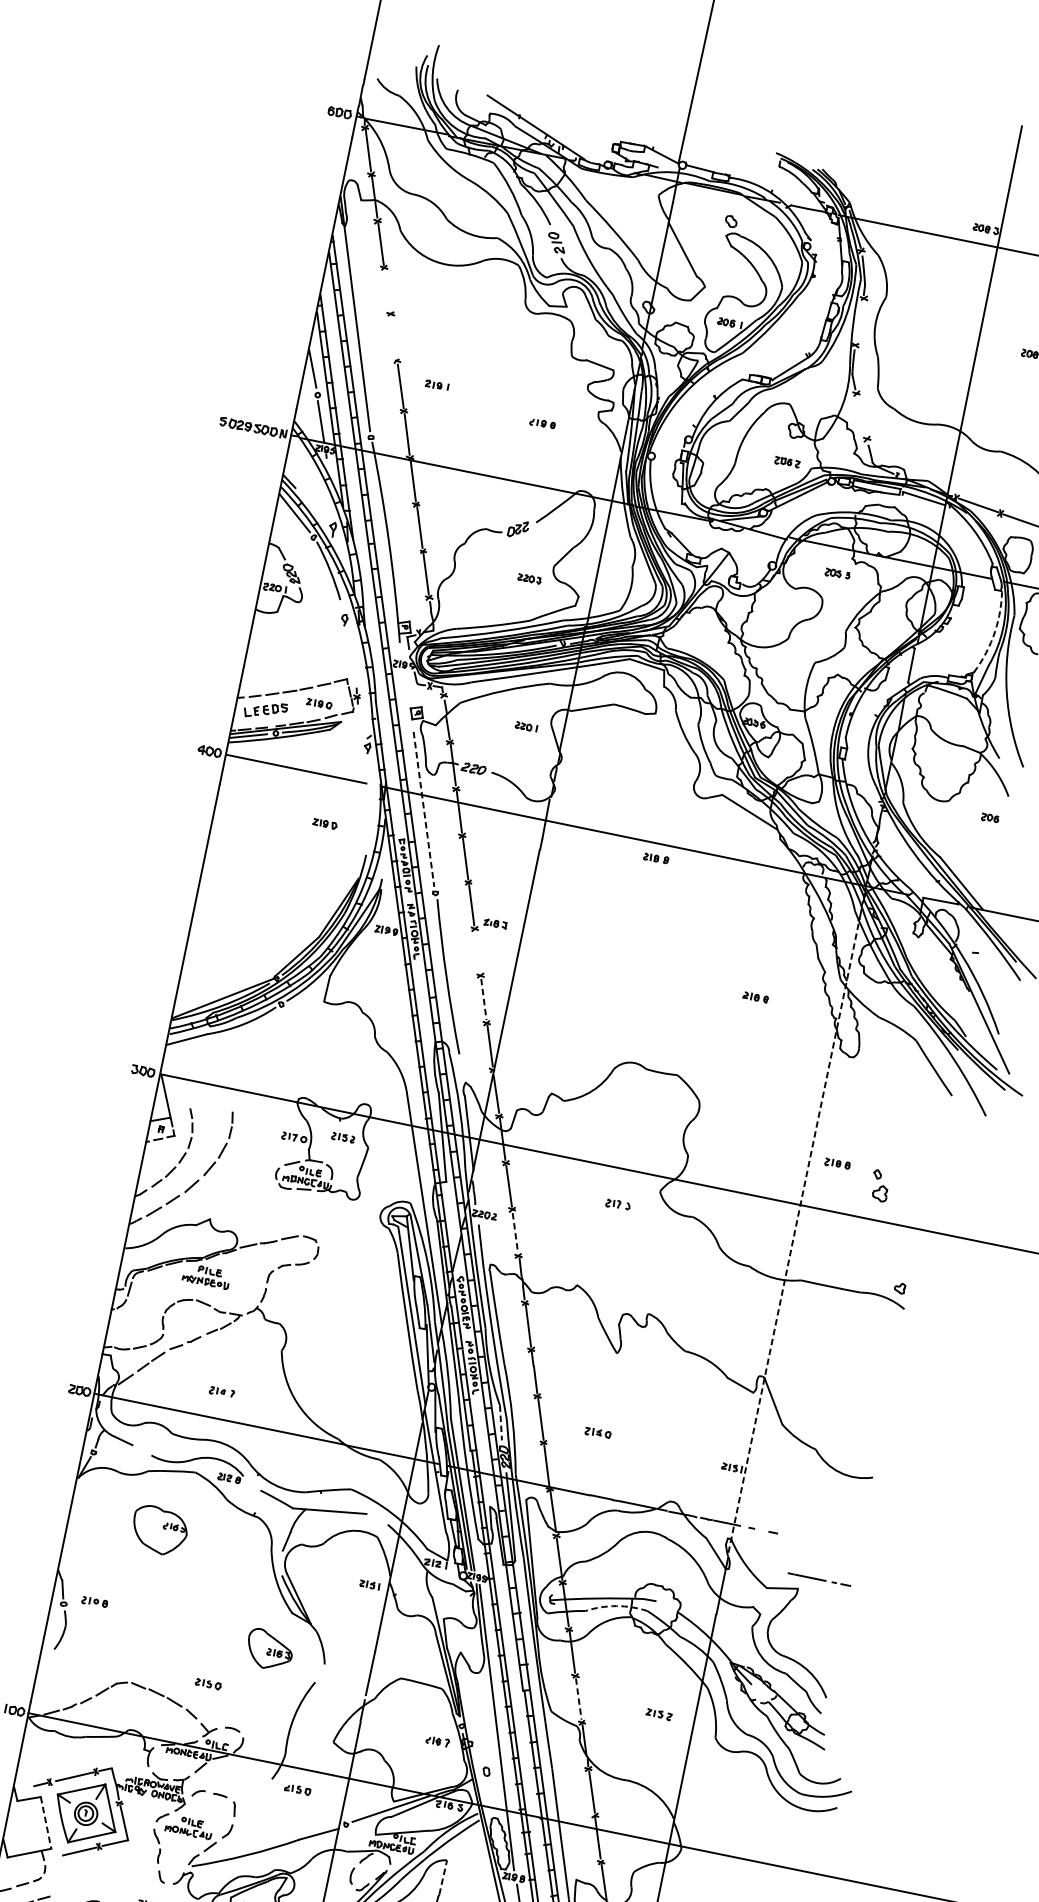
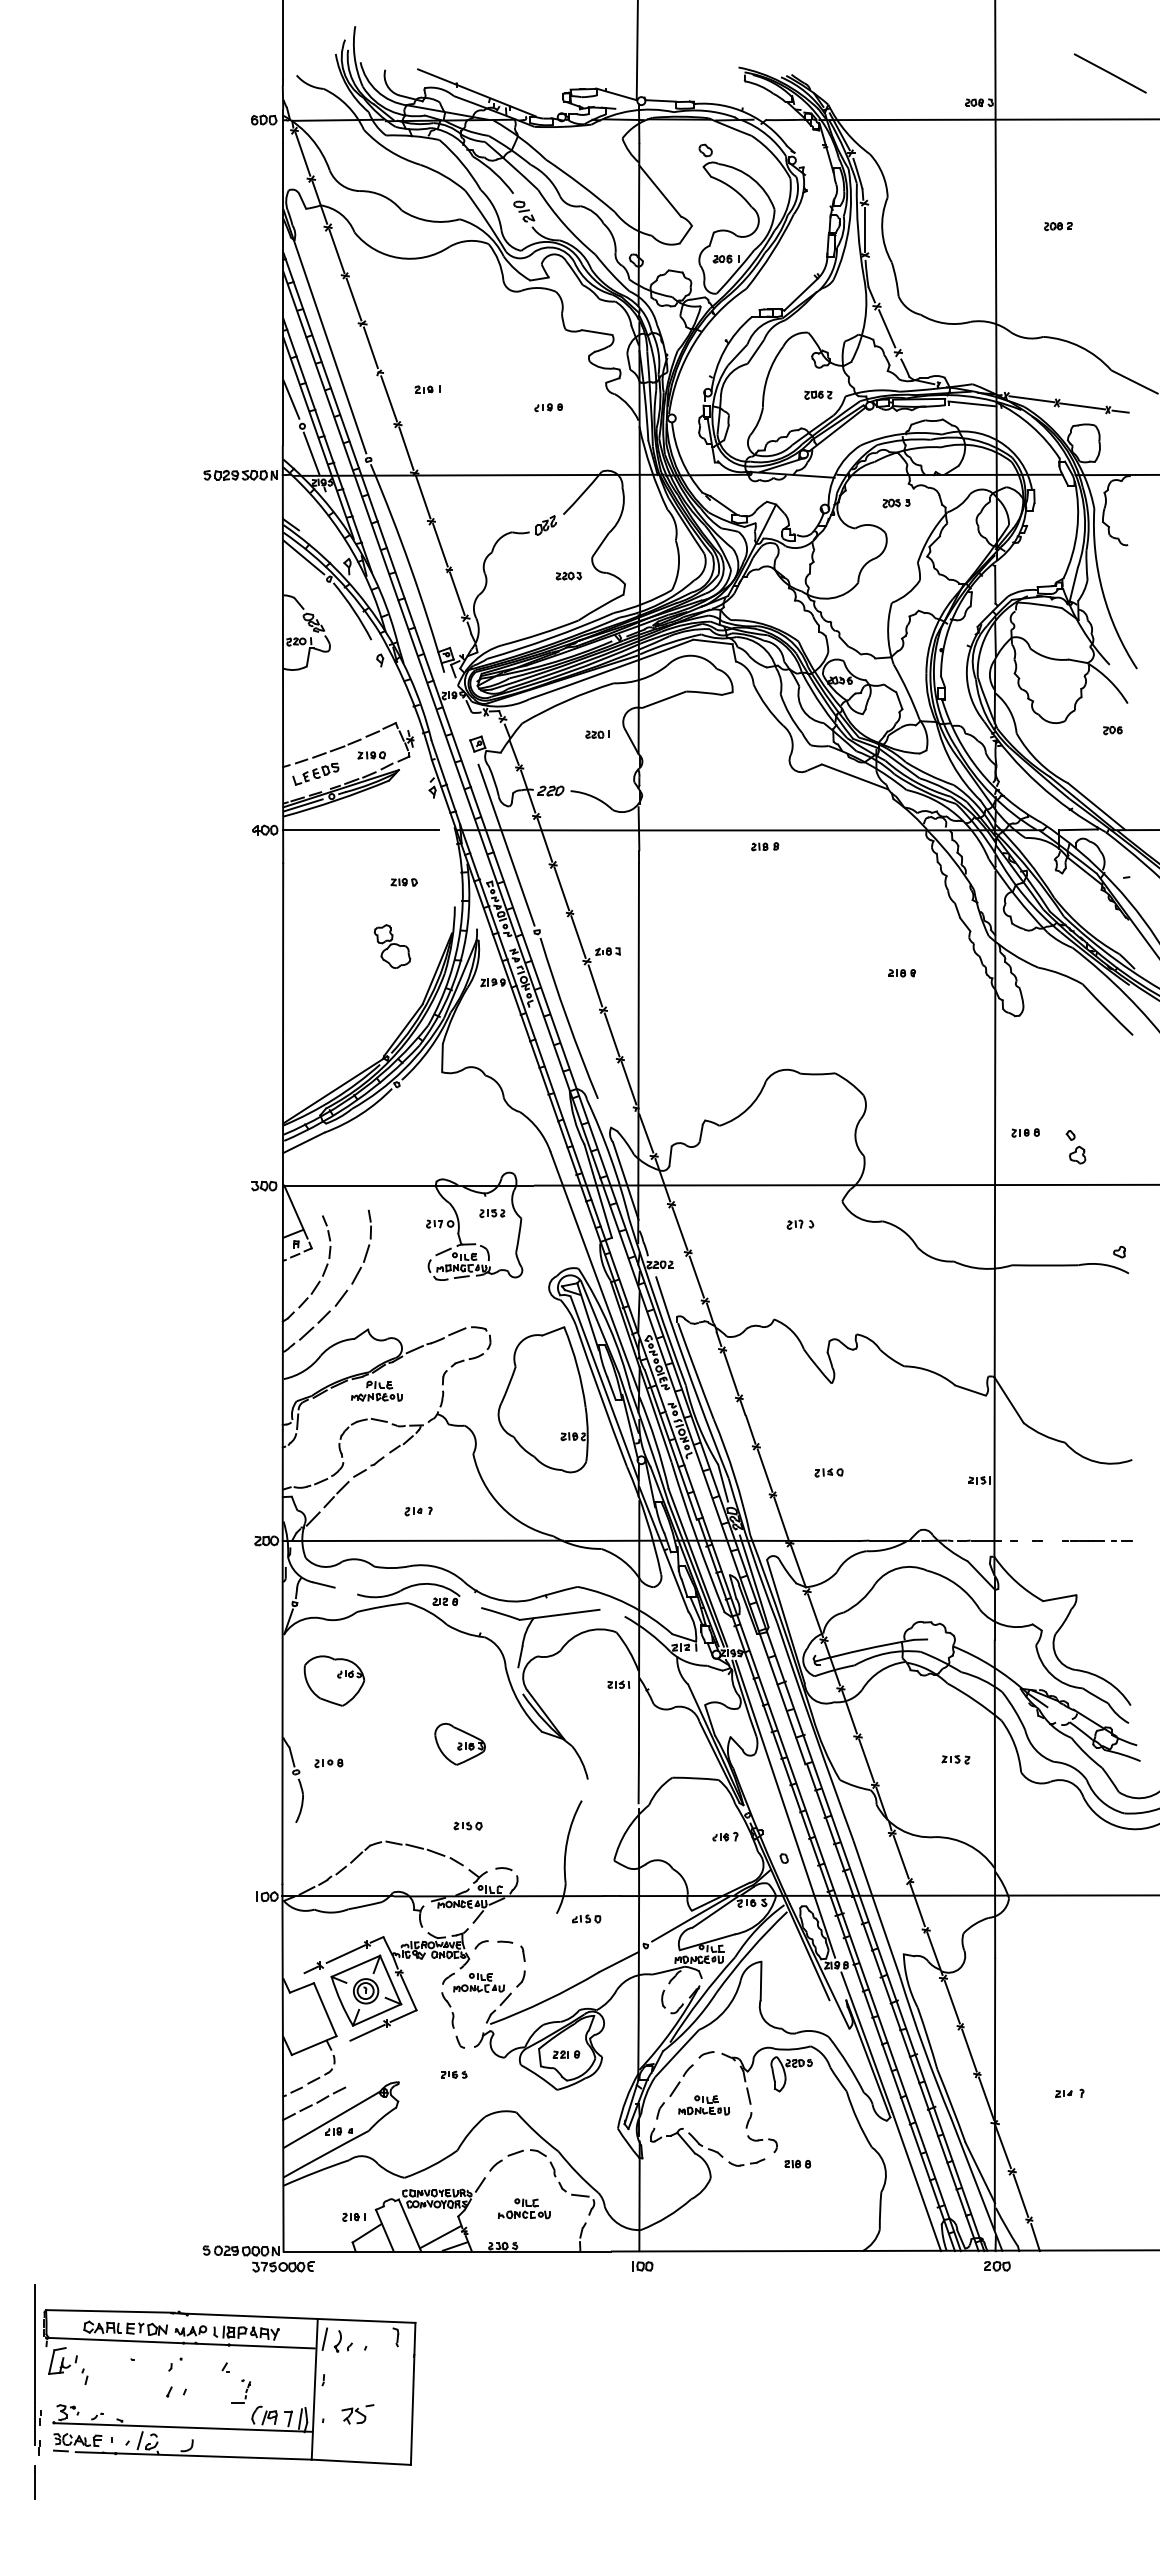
line: (387, 290) -> (353, 299), added
line: (859, 321) -> (864, 229), added
line: (393, 336) -> (370, 347), added
line: (861, 415) -> (887, 328), added
arc: (995, 631) -> (1077, 530), dashed -> solid
line: (423, 809) -> (506, 845), dashed -> solid
part: (302, 879) -> (392, 946), added
line: (478, 951) -> (595, 985), added
line: (484, 999) -> (612, 1034), dashed -> solid
line: (514, 1233) -> (696, 1277), dashed -> solid
line: (792, 1239) -> (994, 1223), dashed -> solid
part: (354, 1314) -> (542, 1399), added
line: (501, 1423) -> (723, 1483), dashed -> solid
part: (159, 1530) -> (334, 1680), moved
line: (819, 1579) -> (1097, 1540), moved
arc: (616, 1606) -> (886, 1653), dashed -> solid
part: (269, 1650) -> (459, 1744), moved
line: (578, 1698) -> (866, 1760), dashed -> solid
line: (46, 1822) -> (325, 2009), dashed -> solid
line: (443, 1877) -> (761, 1980), dashed -> solid

